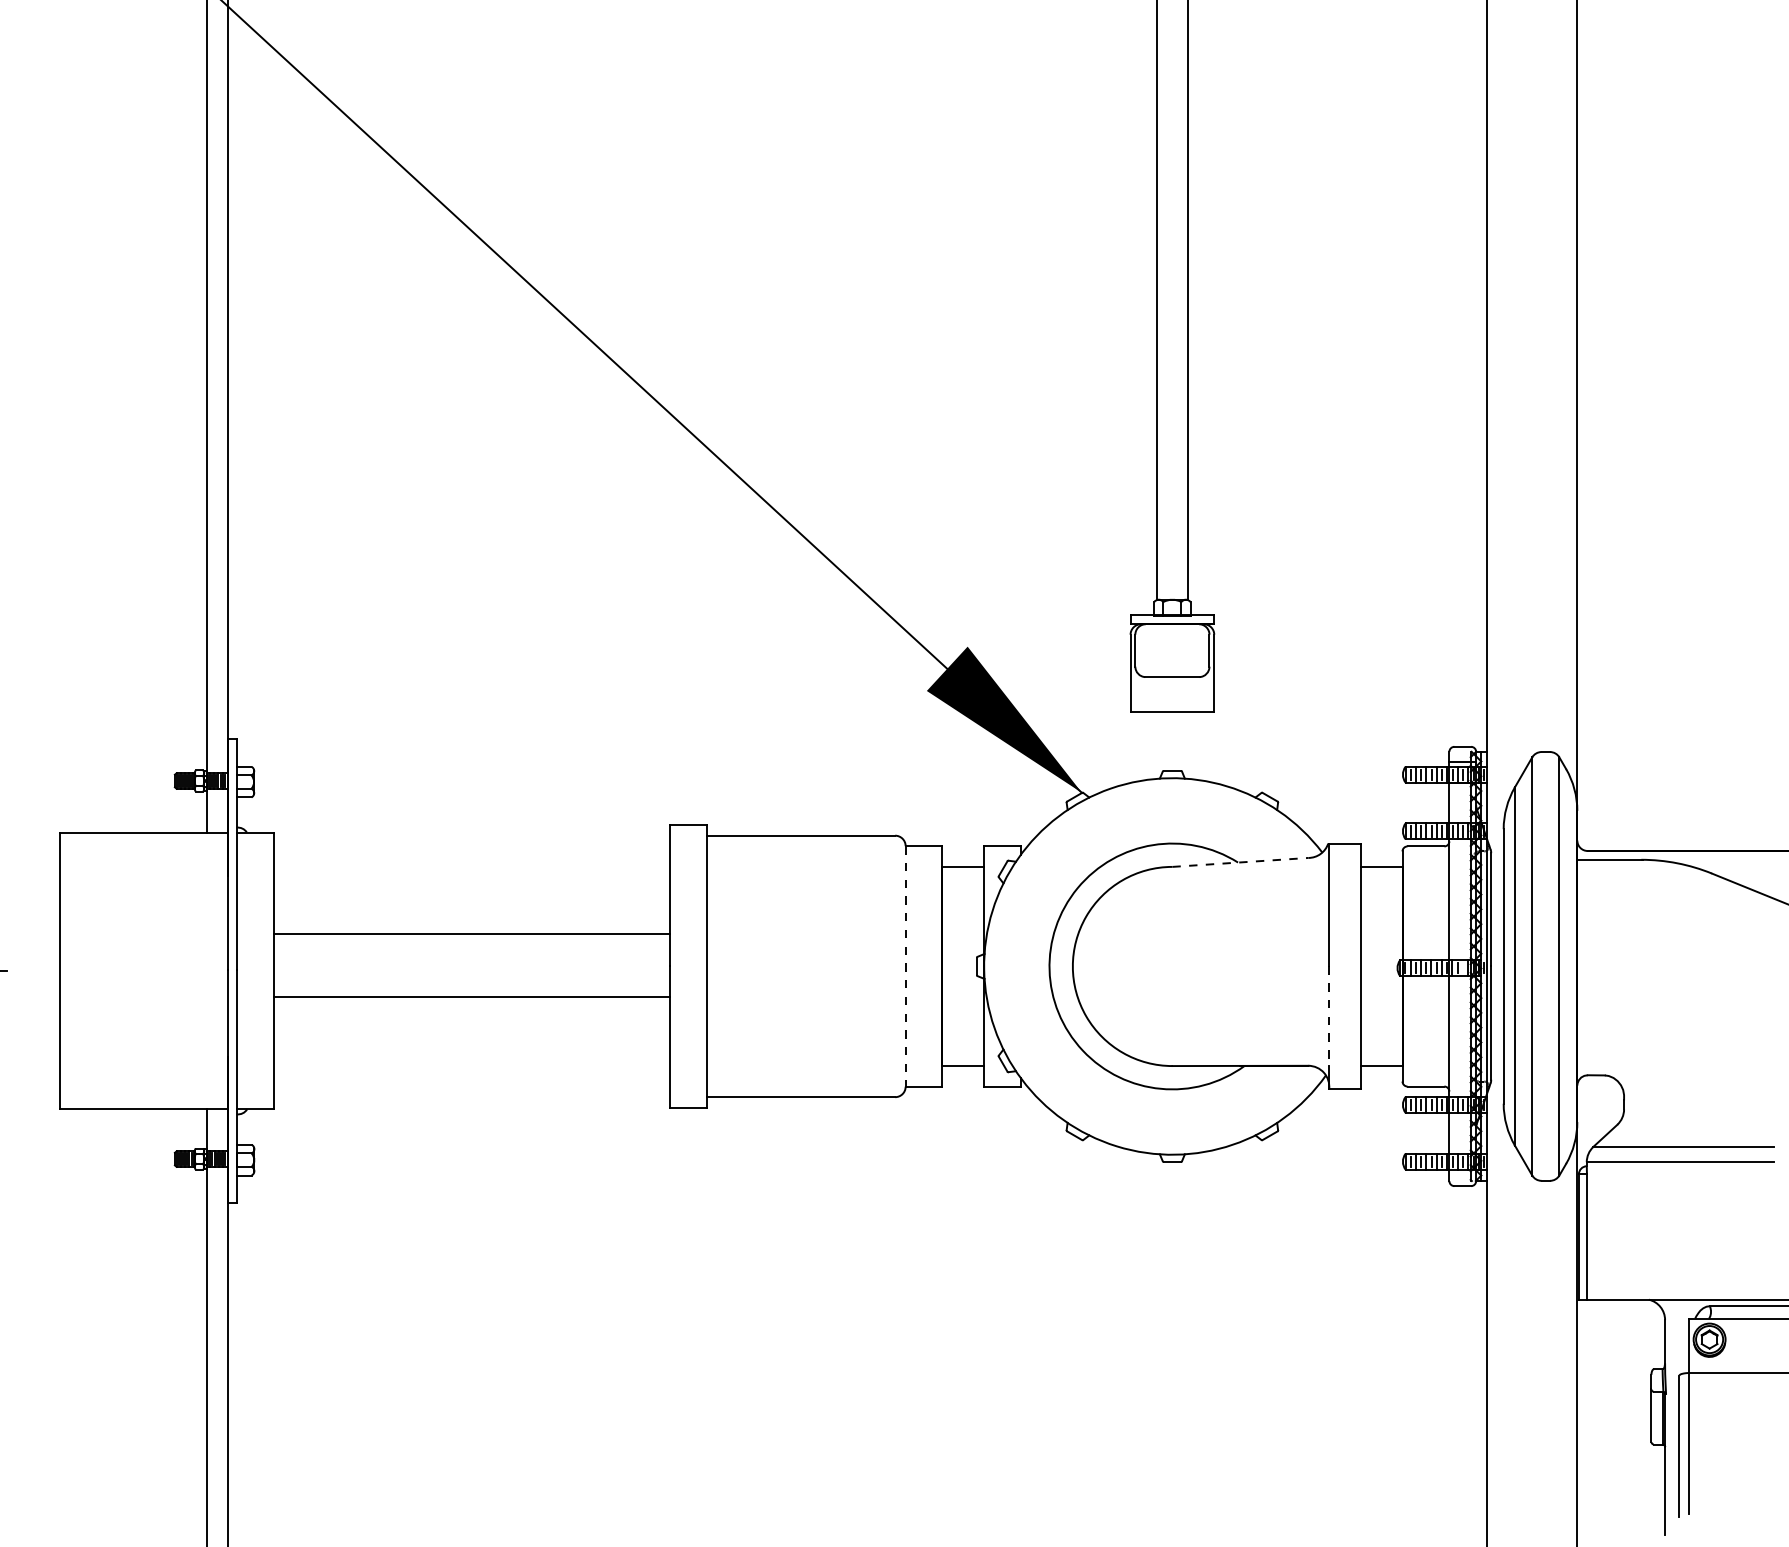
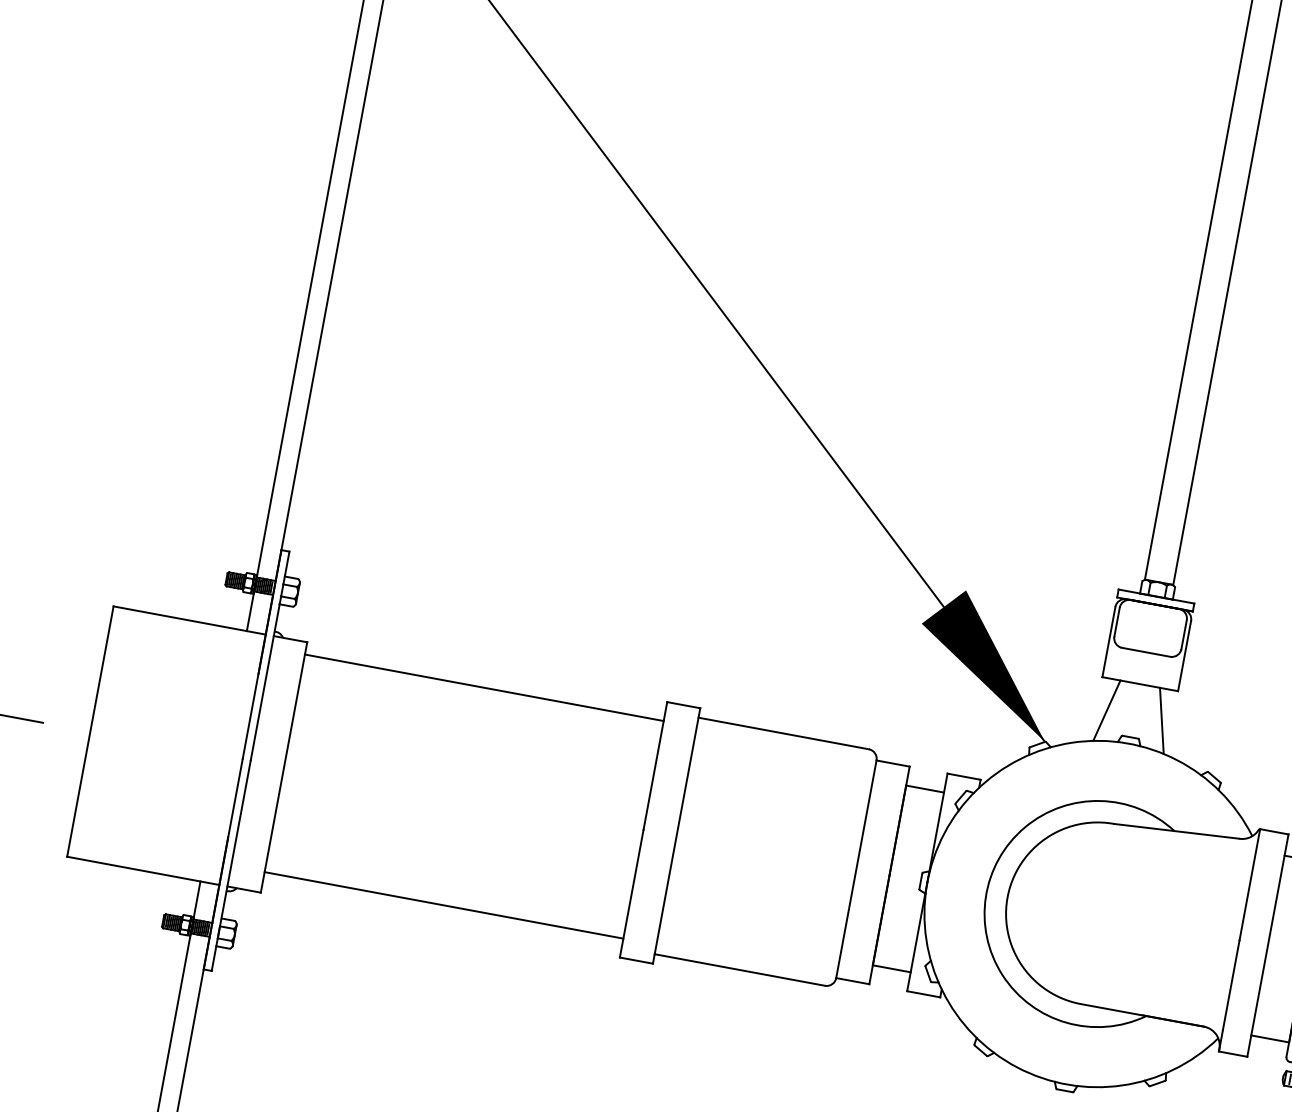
line: (1141, 747) -> (1106, 710), added
line: (1202, 747) -> (1161, 721), added
line: (1240, 862) -> (1176, 831), dashed -> solid
line: (471, 934) -> (483, 688), moved
line: (905, 966) -> (856, 869), dashed -> solid
line: (471, 996) -> (443, 905), moved
line: (1329, 1016) -> (1231, 985), dashed -> solid

